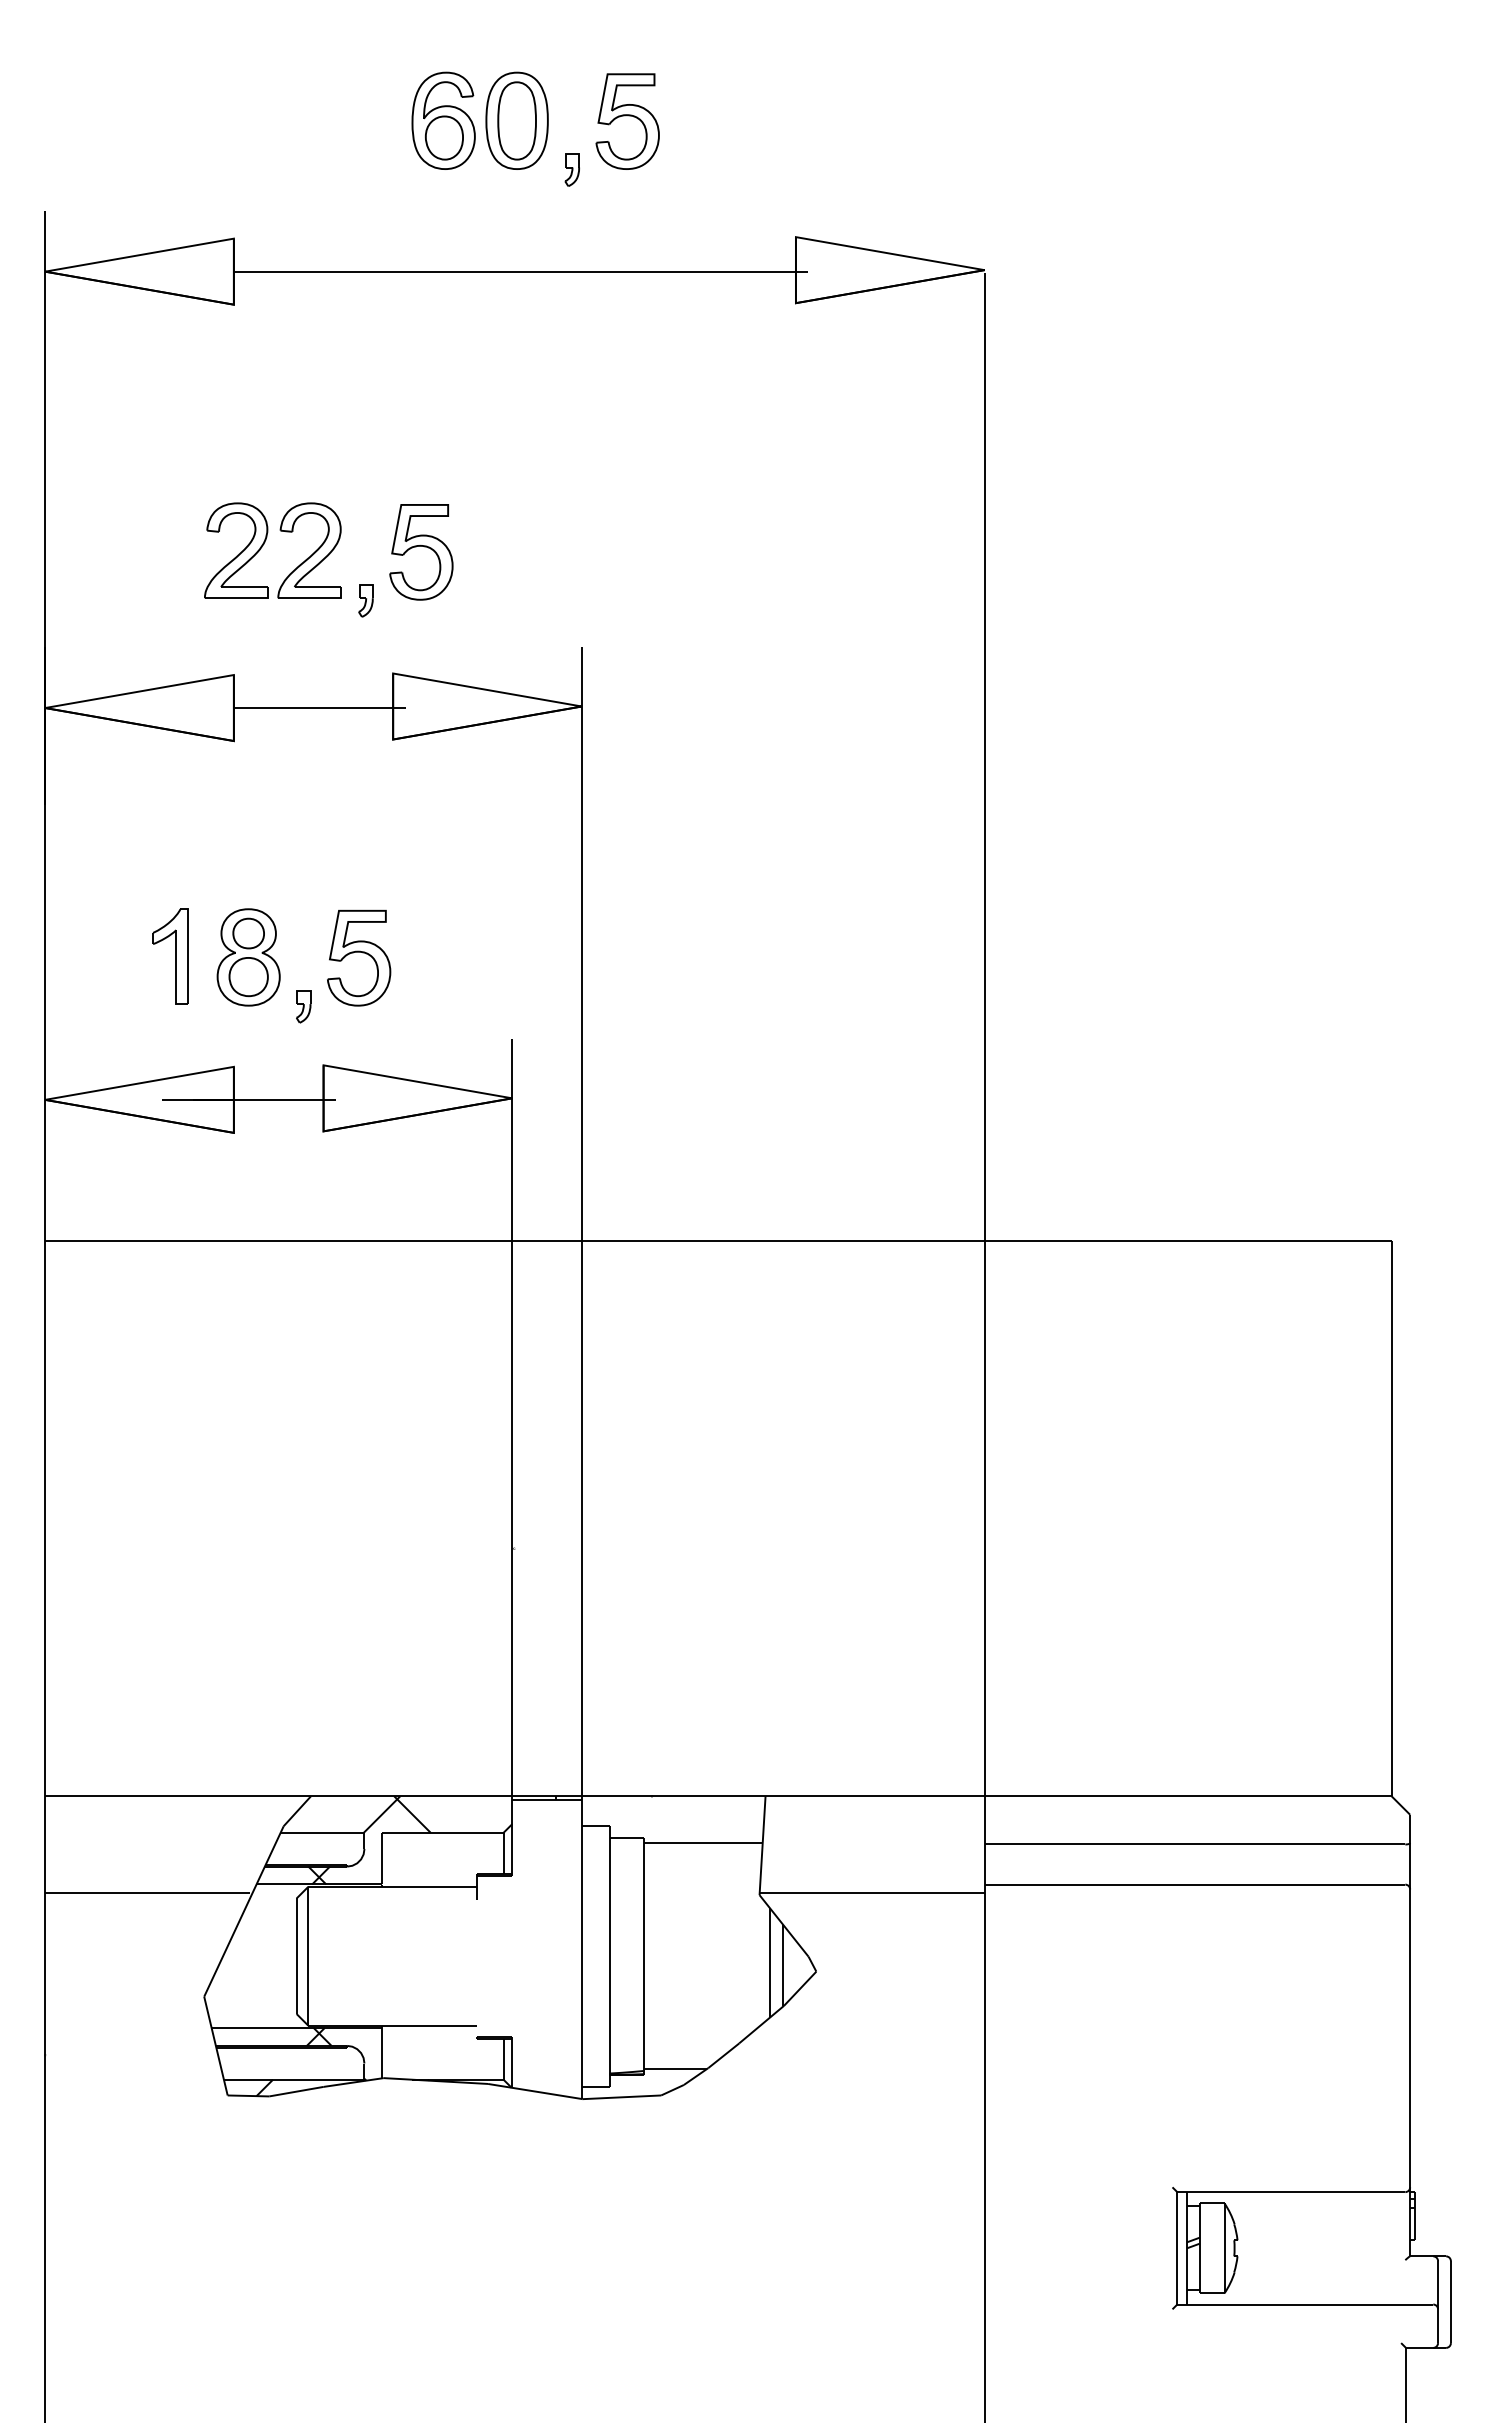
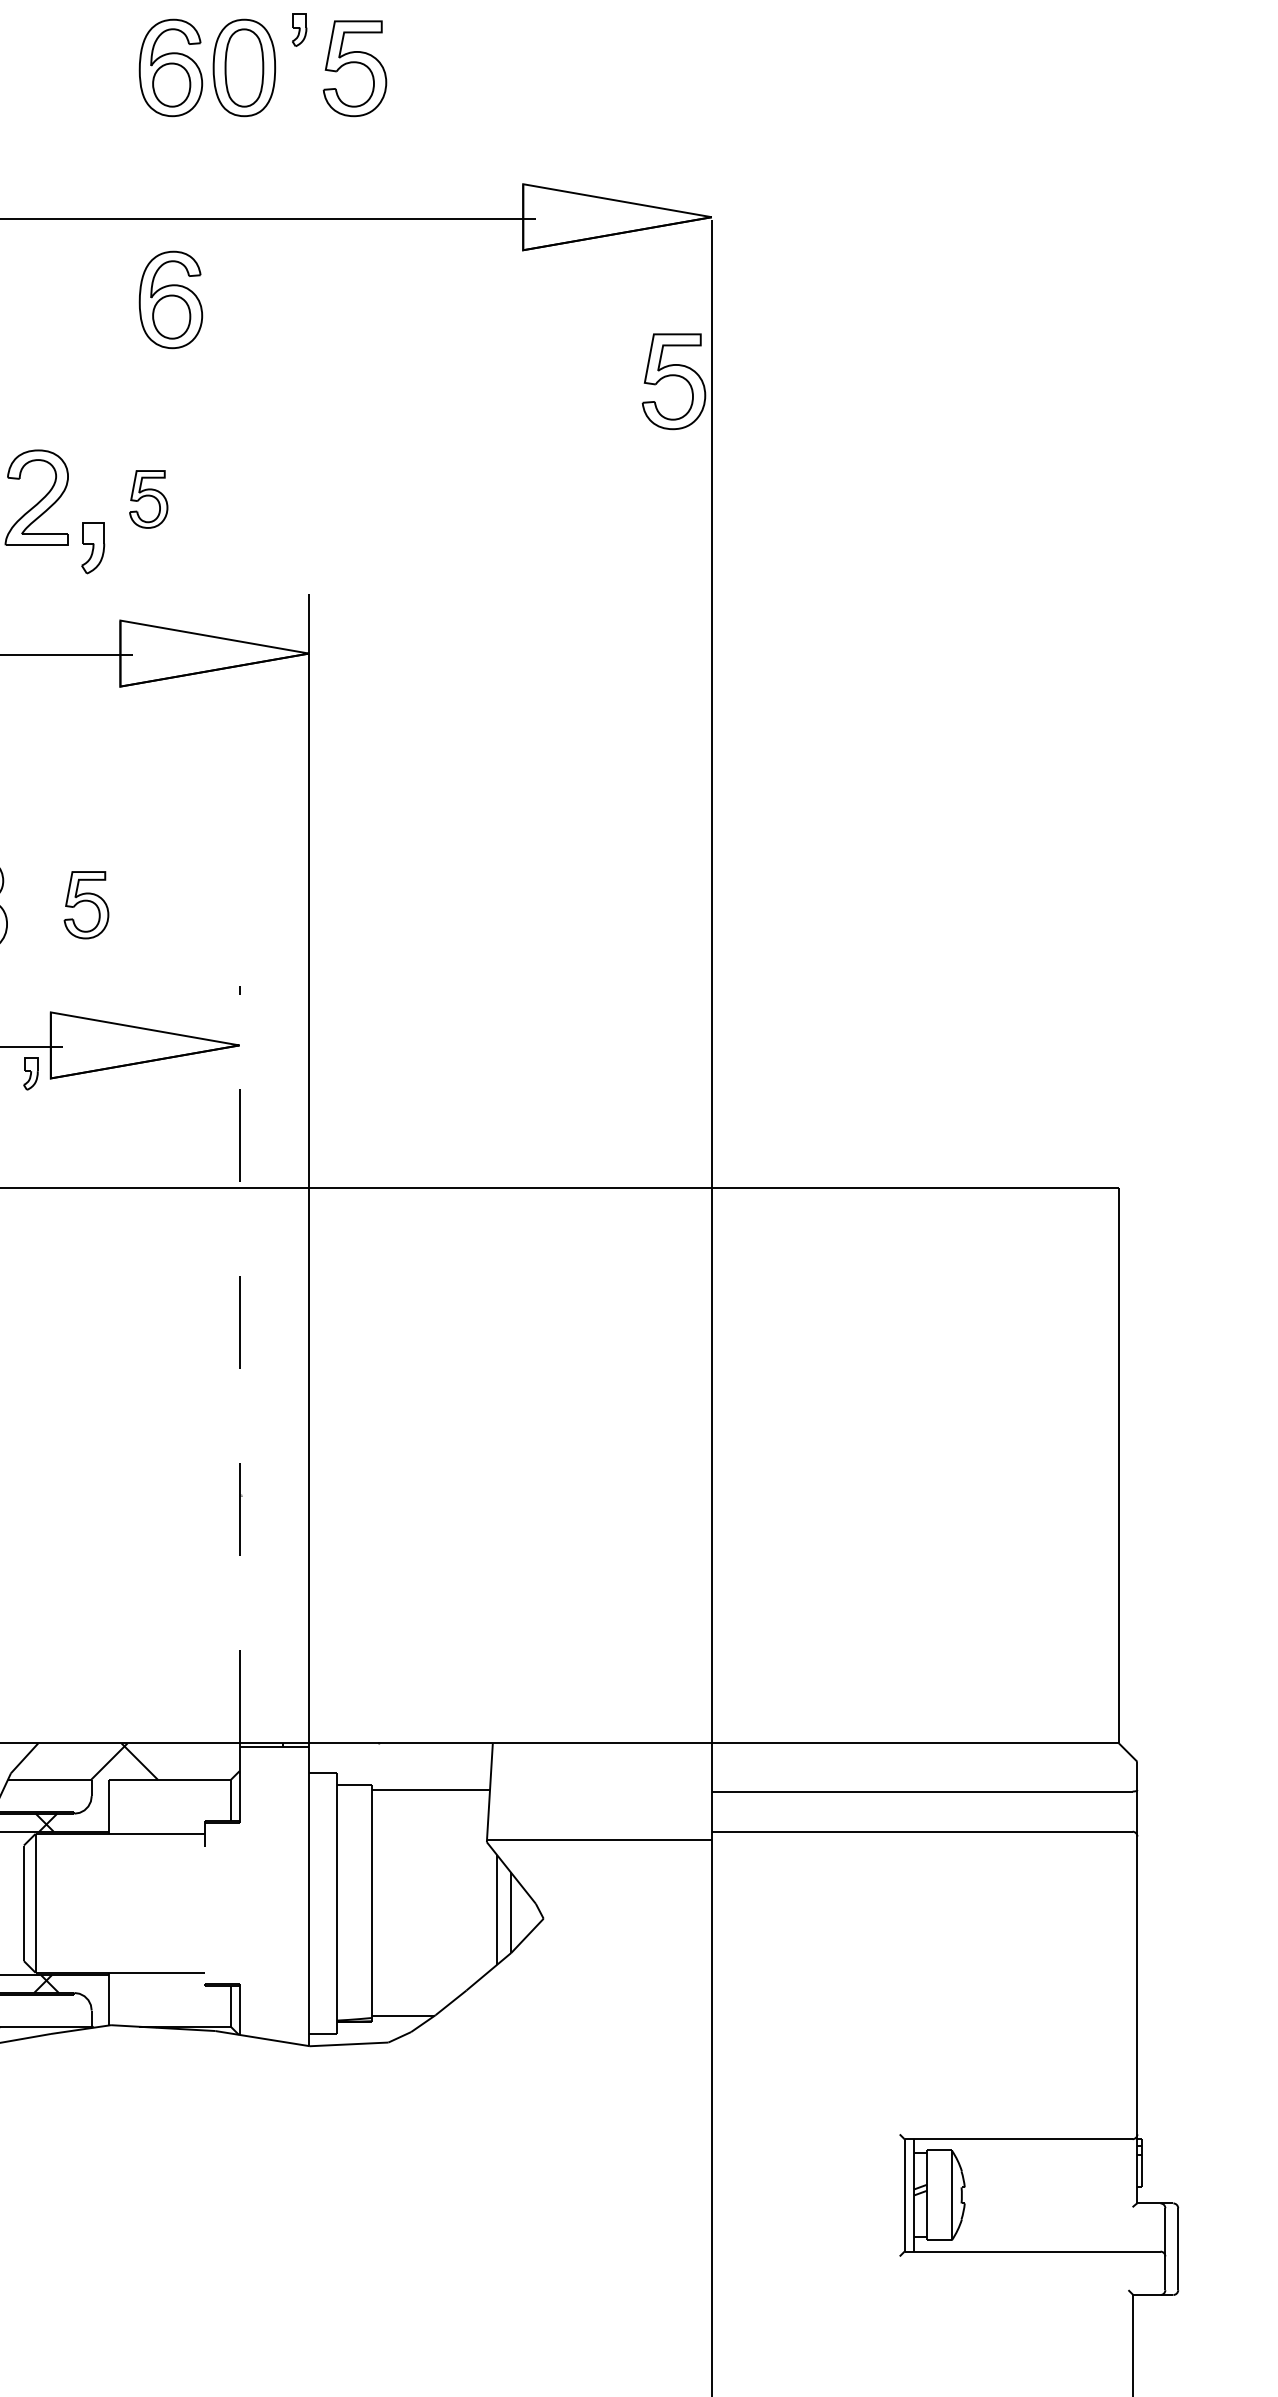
part: (571, 169) -> (298, 29), moved
part: (443, 352) -> (170, 299), added
part: (946, 434) -> (673, 381), added
part: (421, 552) -> (148, 499), size x0.6
part: (365, 600) -> (92, 547), size x1.6
part: (359, 957) -> (86, 904), size x0.7
part: (303, 1006) -> (30, 1073), moved
line: (512, 1417) -> (239, 1364), solid -> dashed

